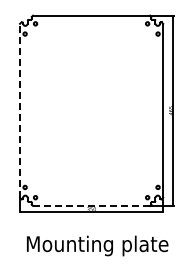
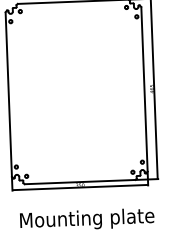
line: (20, 110) -> (9, 94), dashed -> solid
line: (91, 205) -> (79, 181), dashed -> solid

